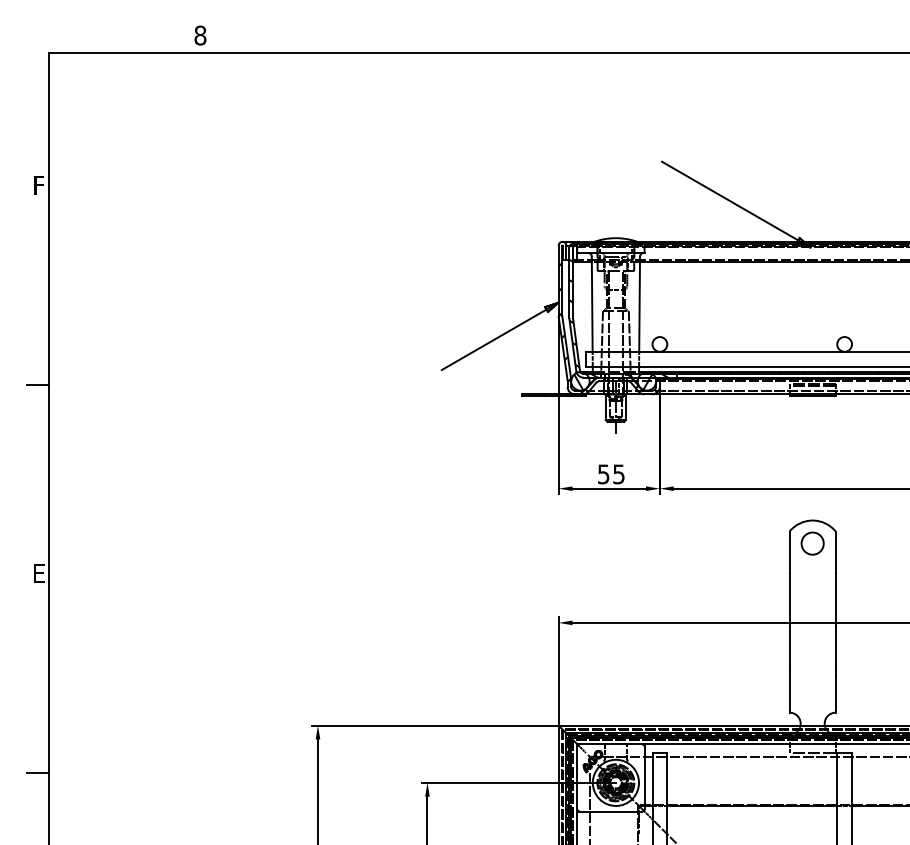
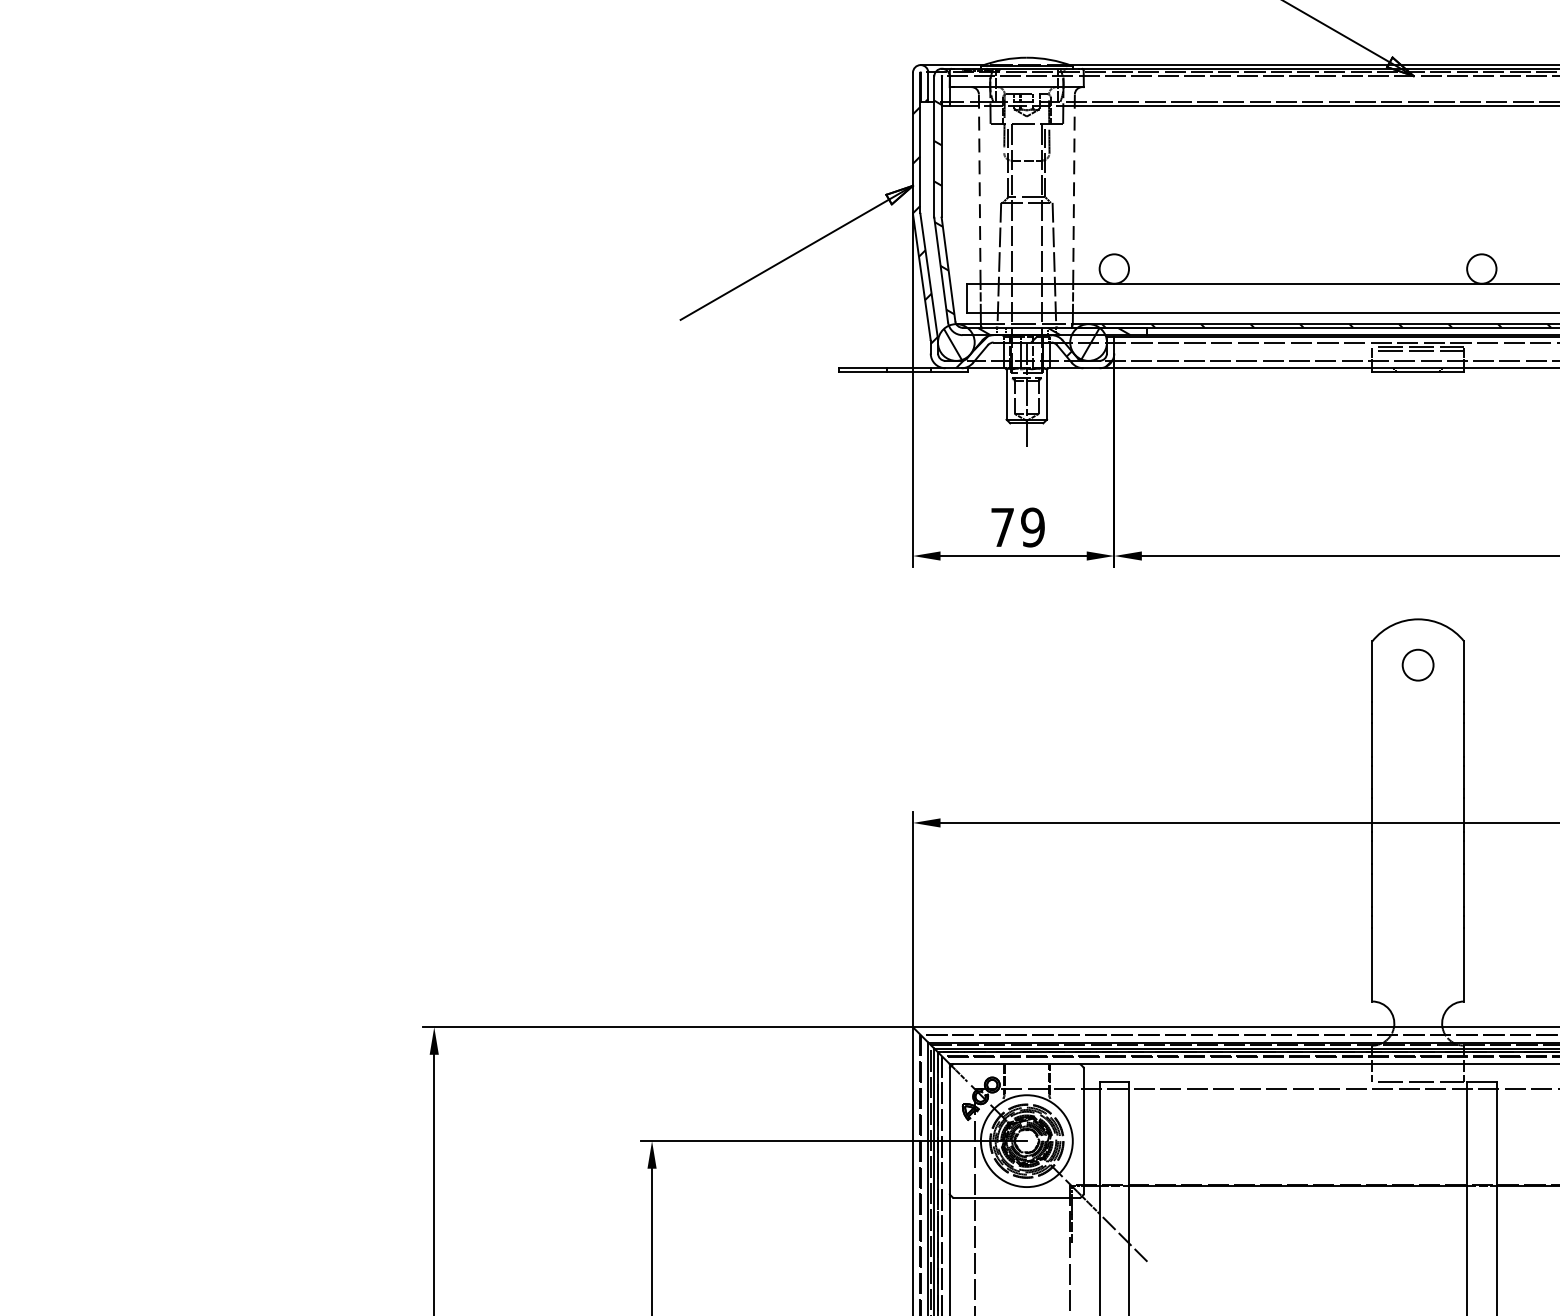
line: (592, 304) -> (980, 189), solid -> dashed
line: (639, 304) -> (1073, 189), solid -> dashed
text: (611, 474) -> (1018, 527), 55 -> 79
circle: (812, 543) -> (1417, 665), size x0.7

